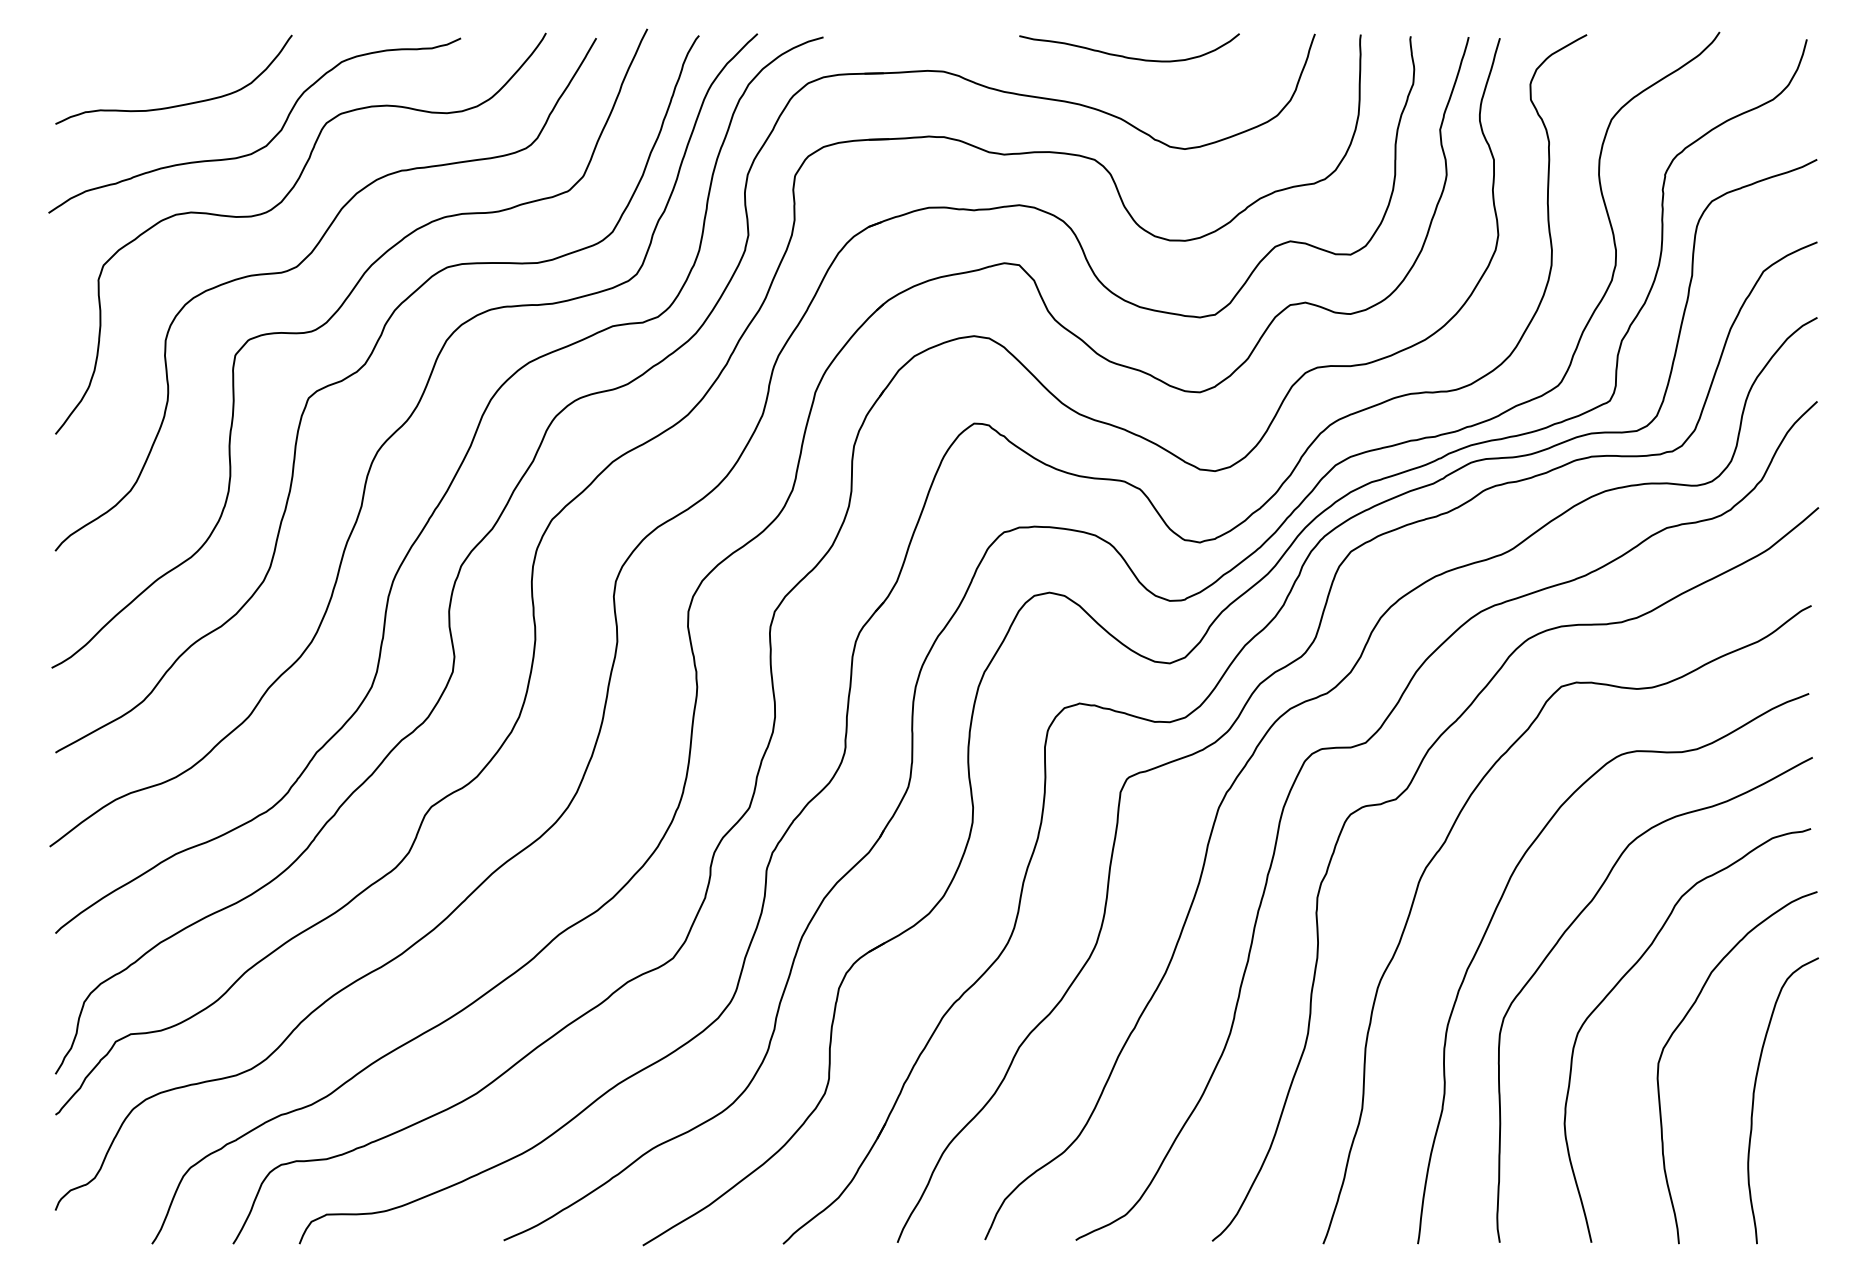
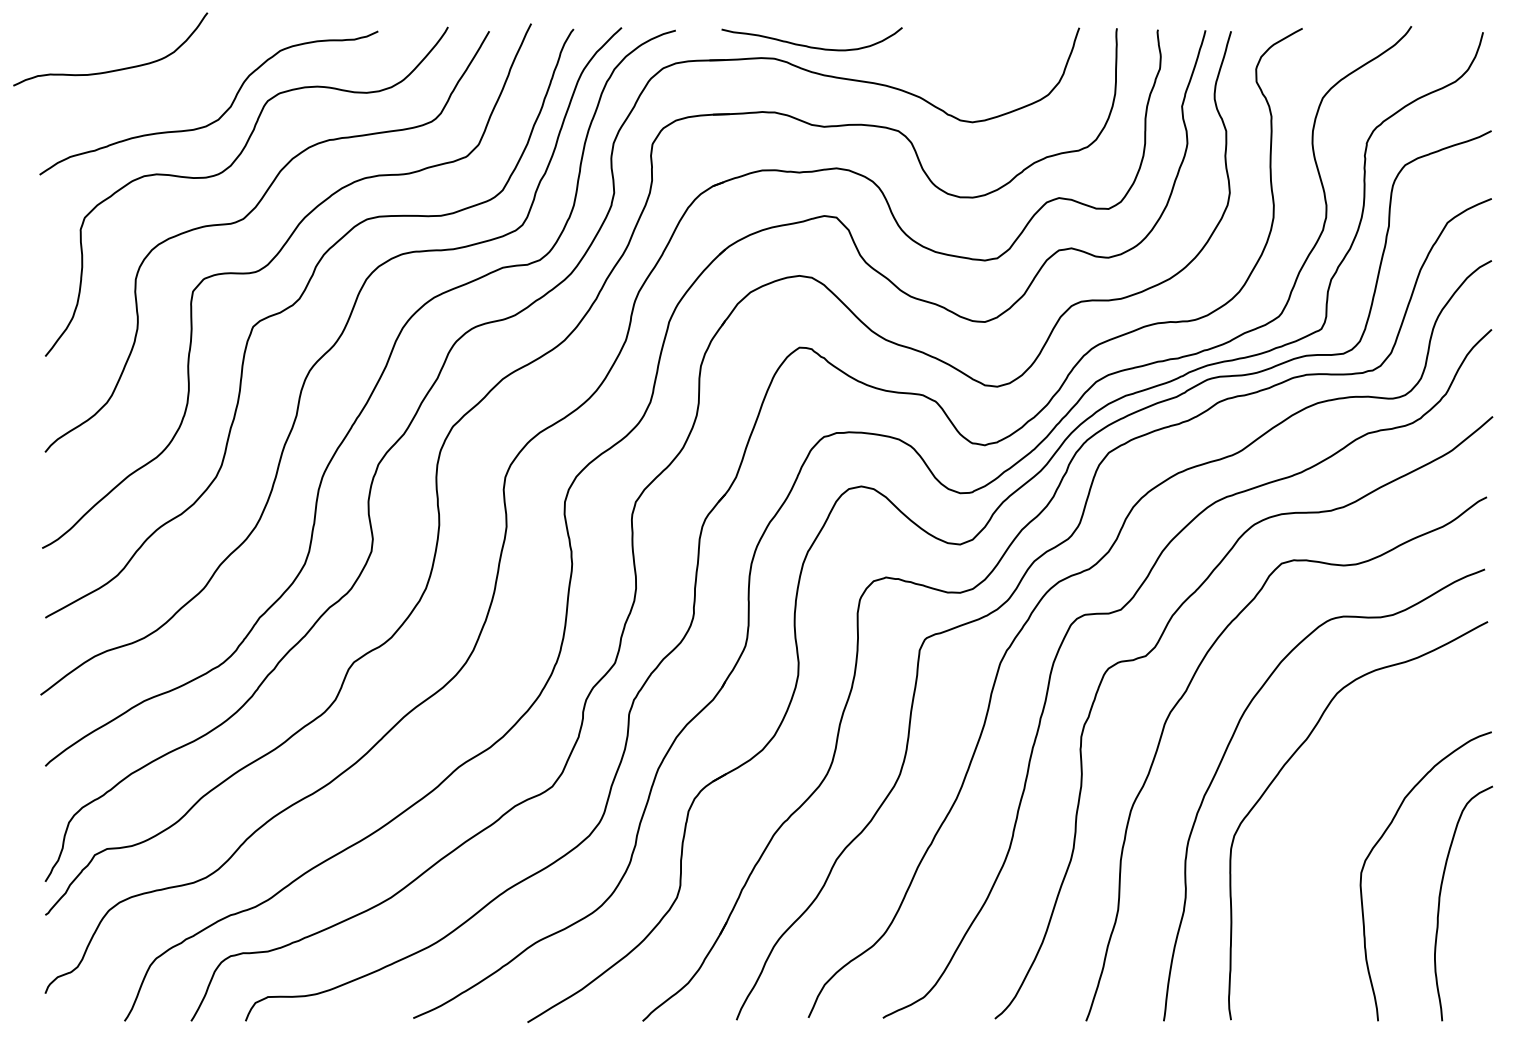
curve: (1128, 56) -> (811, 46), moved
curve: (179, 104) -> (115, 69), moved
curve: (1625, 976) -> (1334, 801), removed

